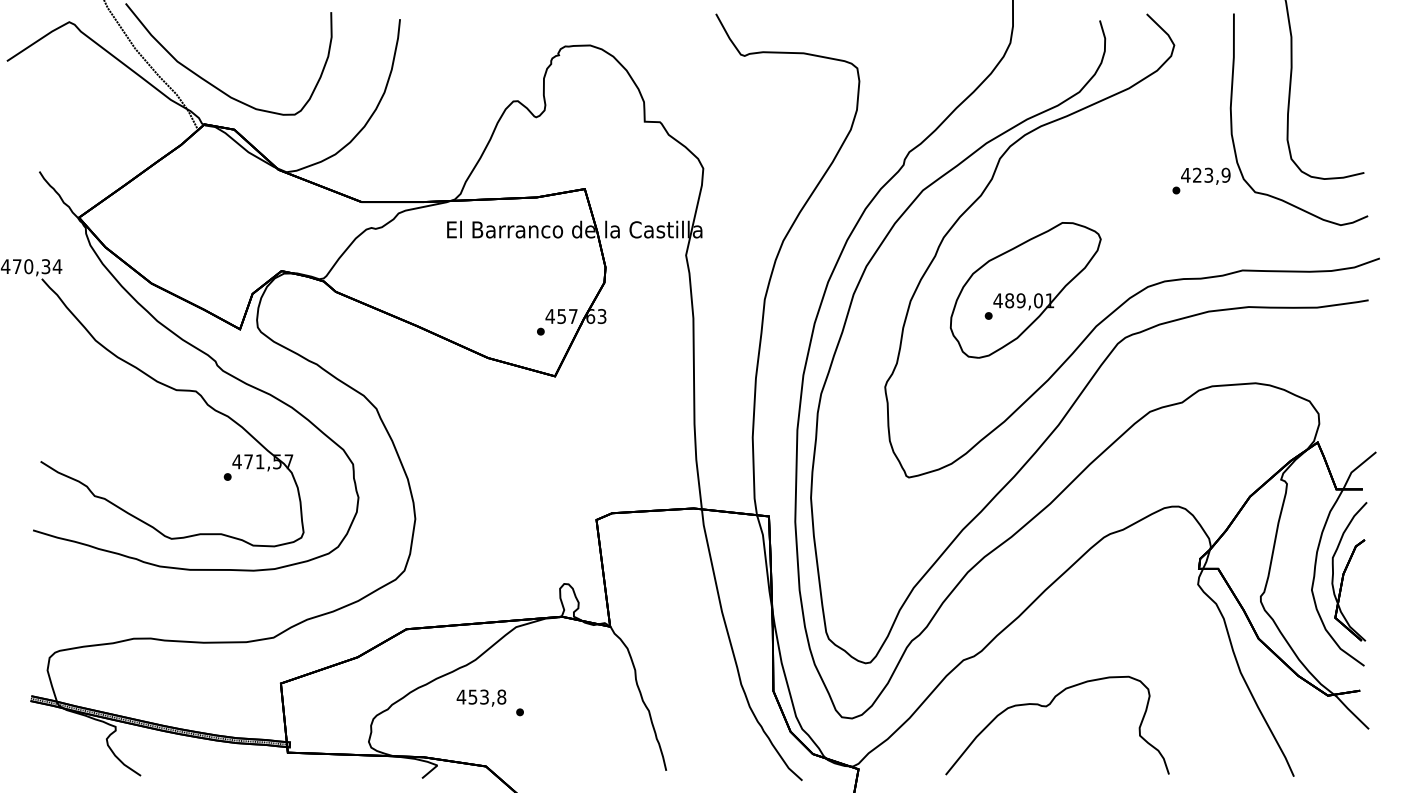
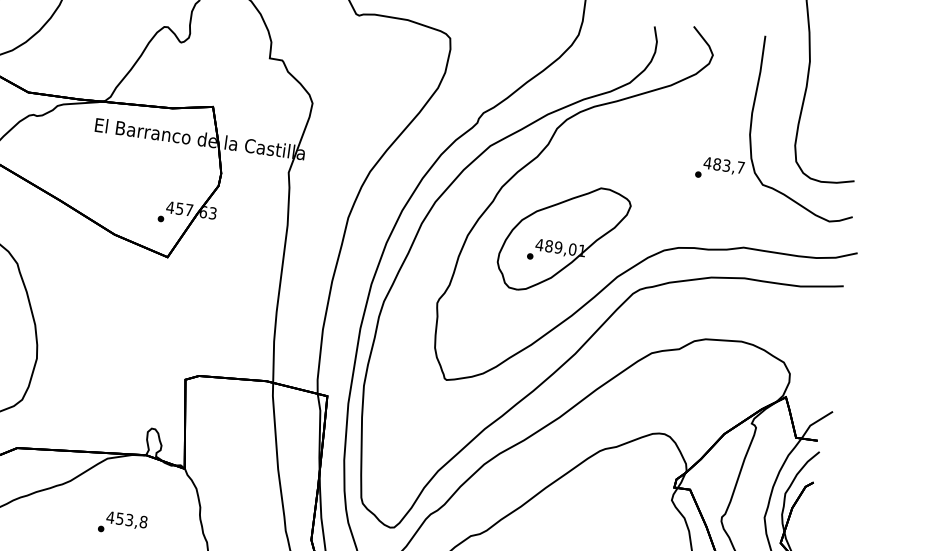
text: (1211, 174) -> (728, 165), 423,9 -> 483,7
text: (481, 697) -> (126, 520), moved

